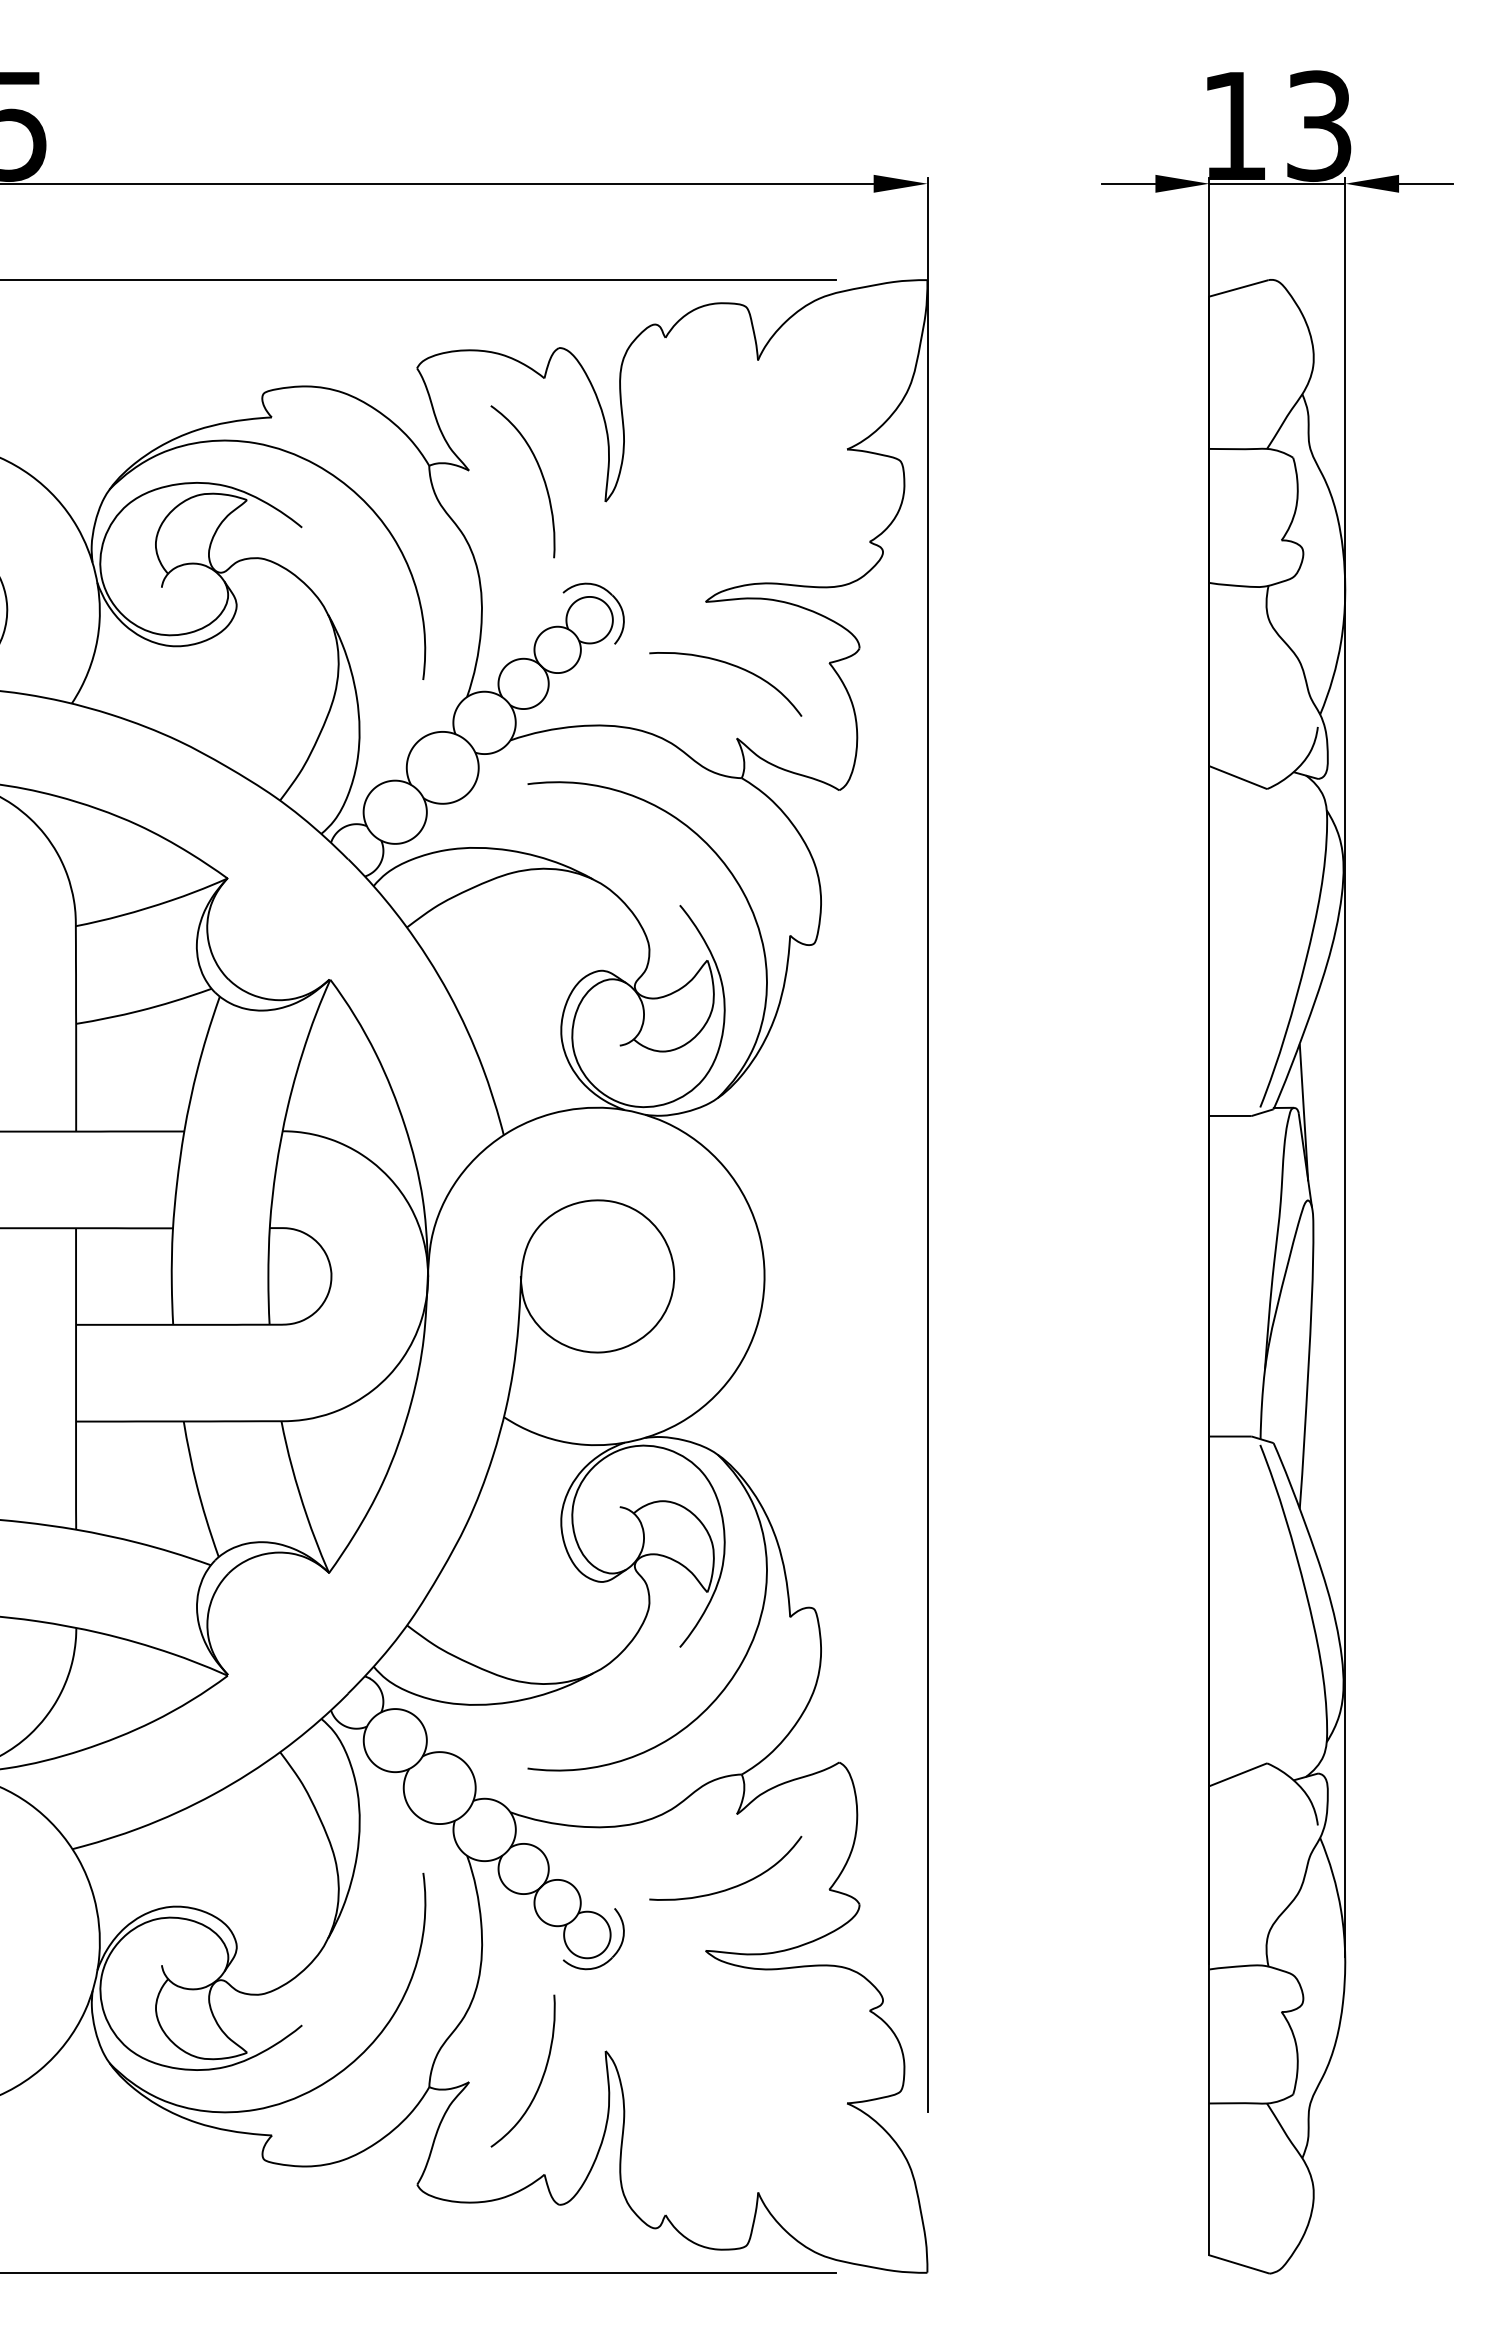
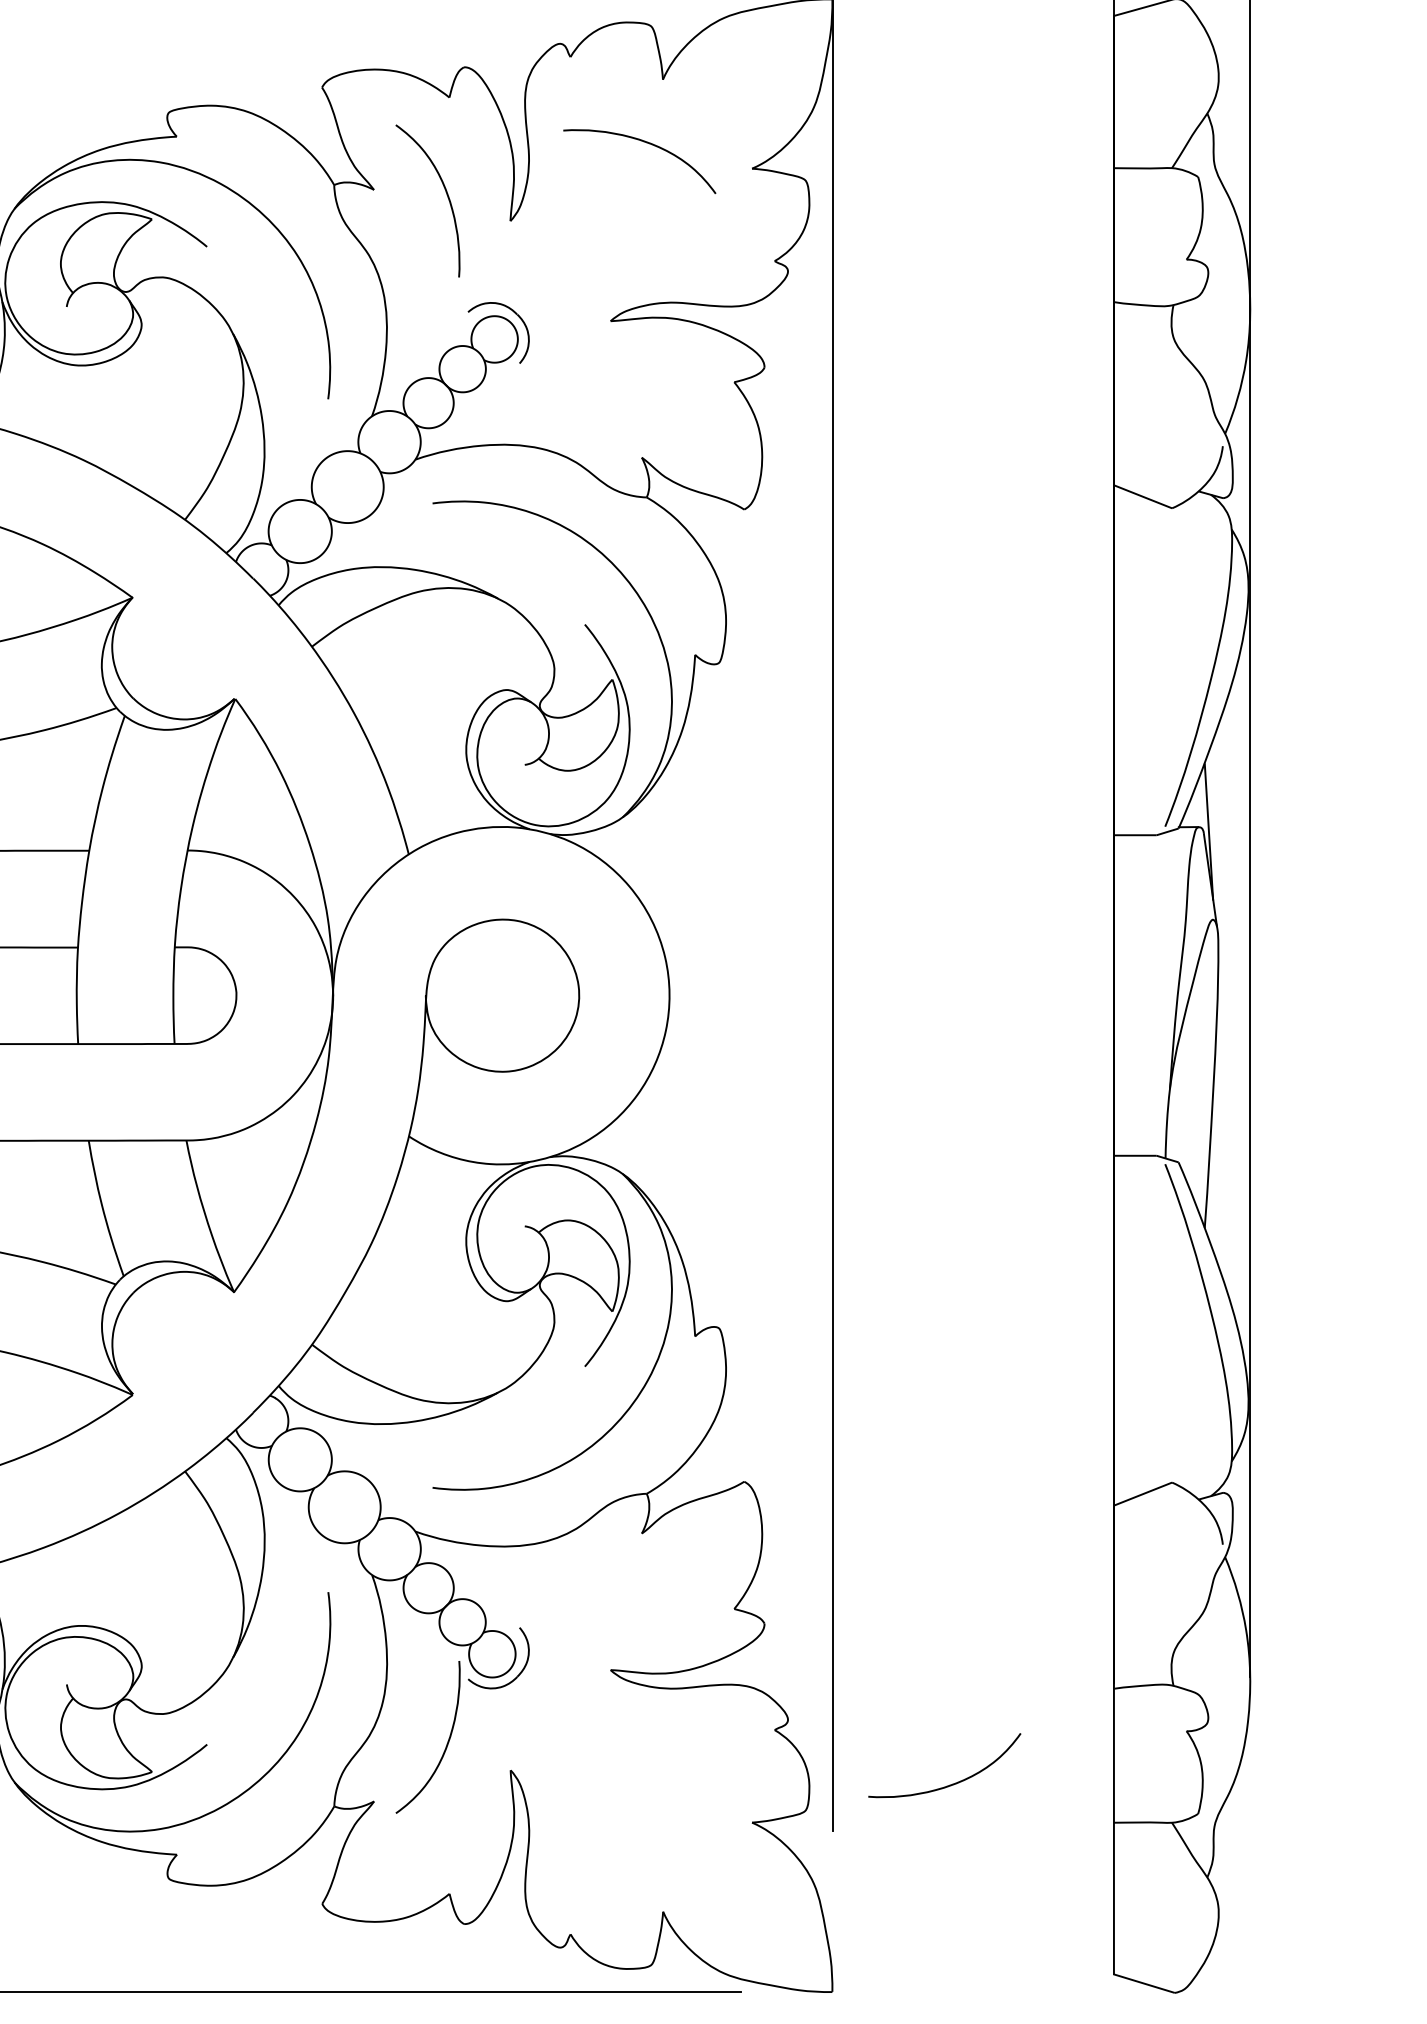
curve: (730, 665) -> (644, 142), moved
curve: (732, 1886) -> (951, 1783), moved
curve: (541, 2077) -> (446, 1743), moved

